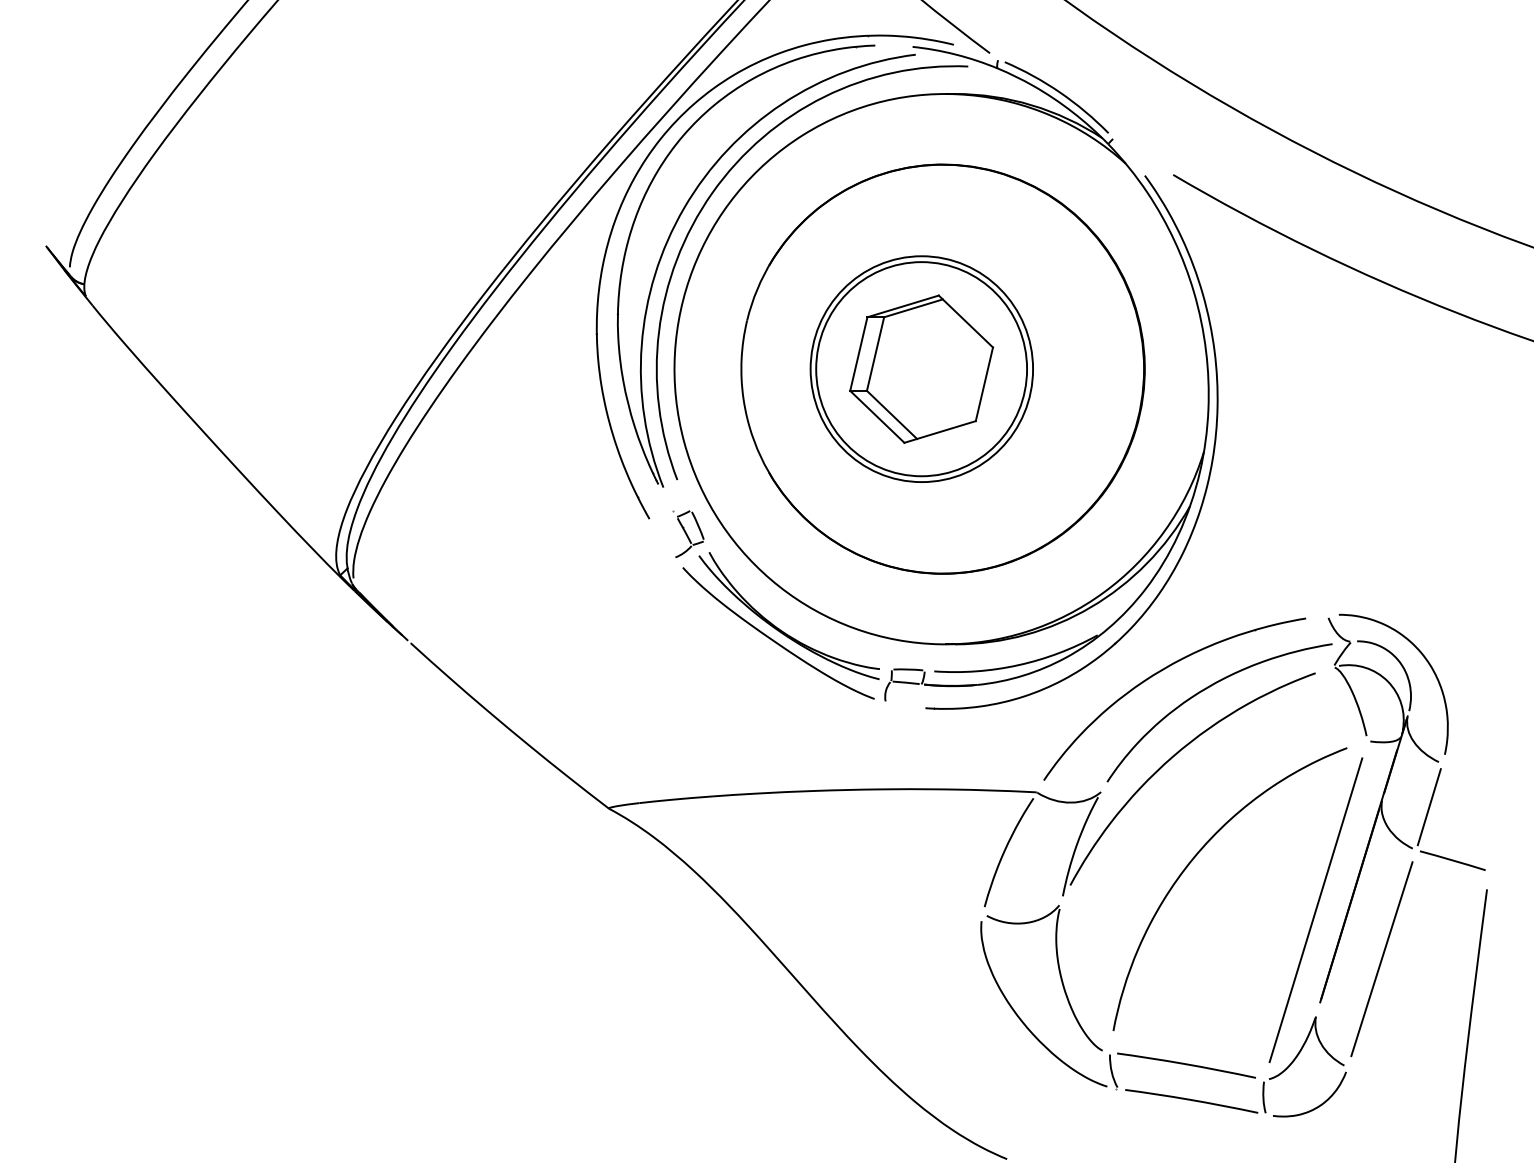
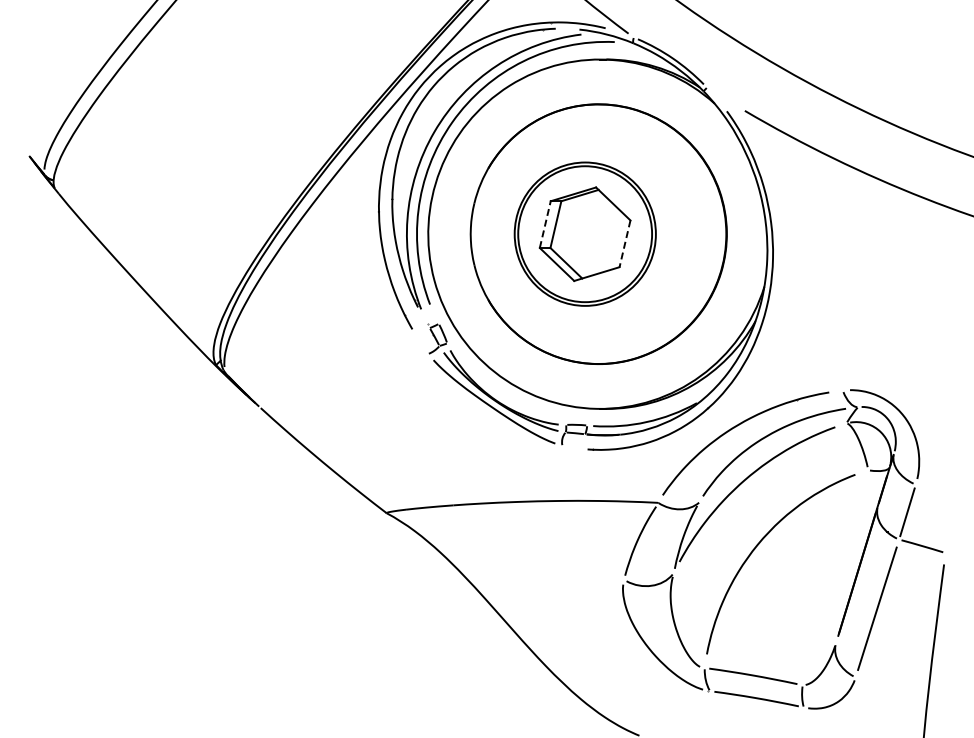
line: (859, 353) -> (545, 224), solid -> dashed
line: (983, 385) -> (624, 244), solid -> dashed
line: (1315, 909) -> (835, 577), removed

